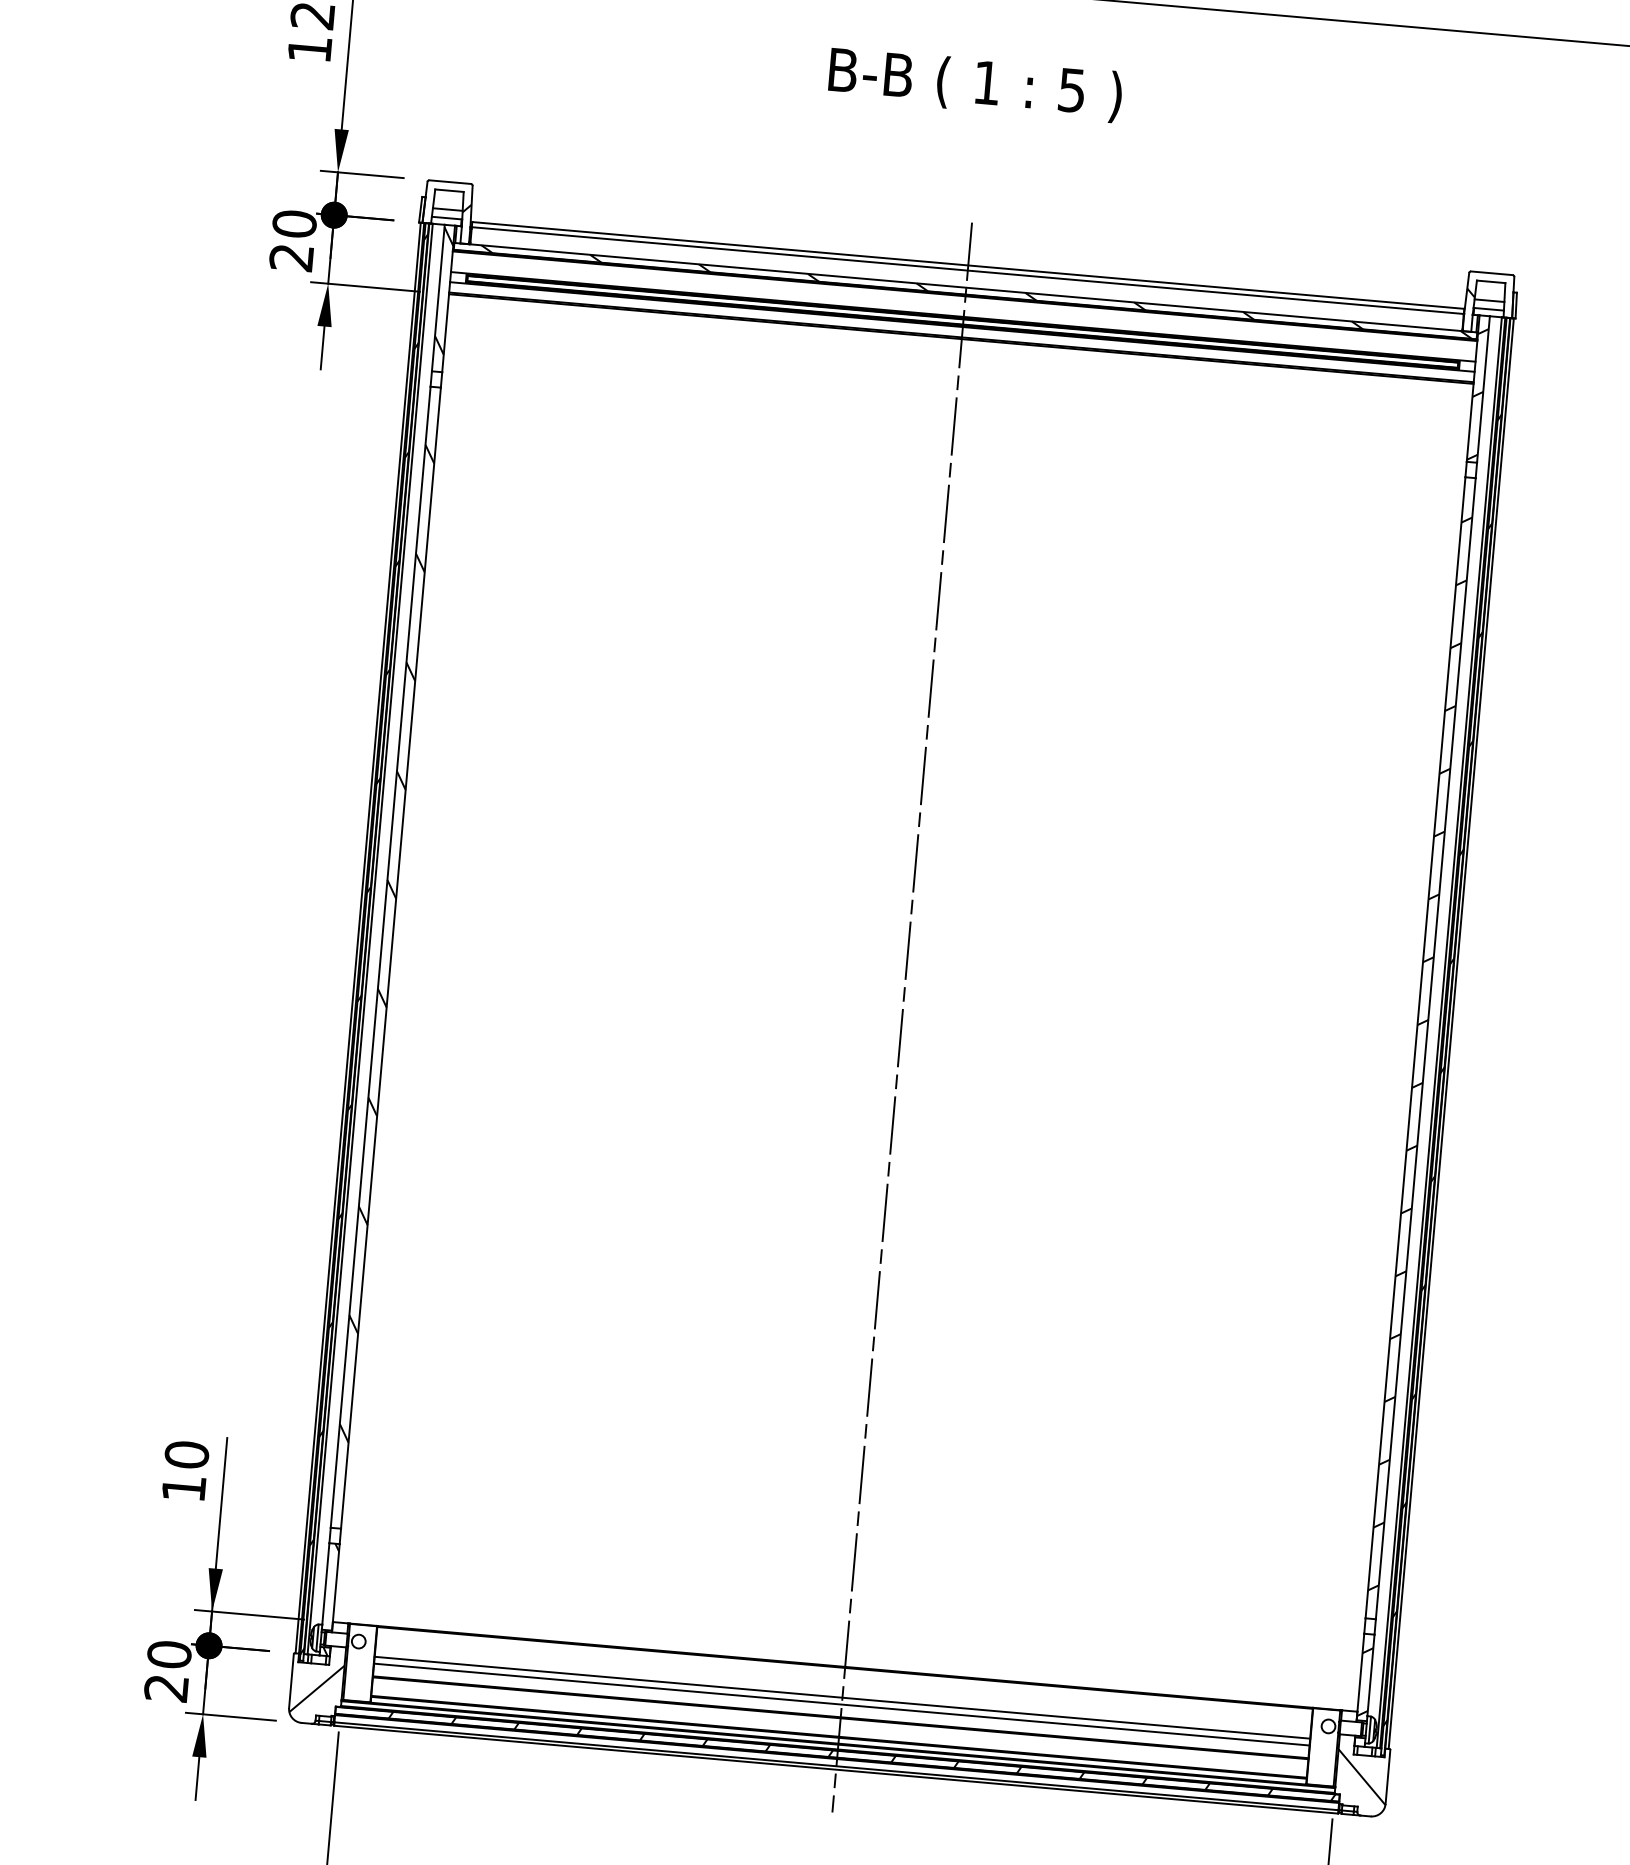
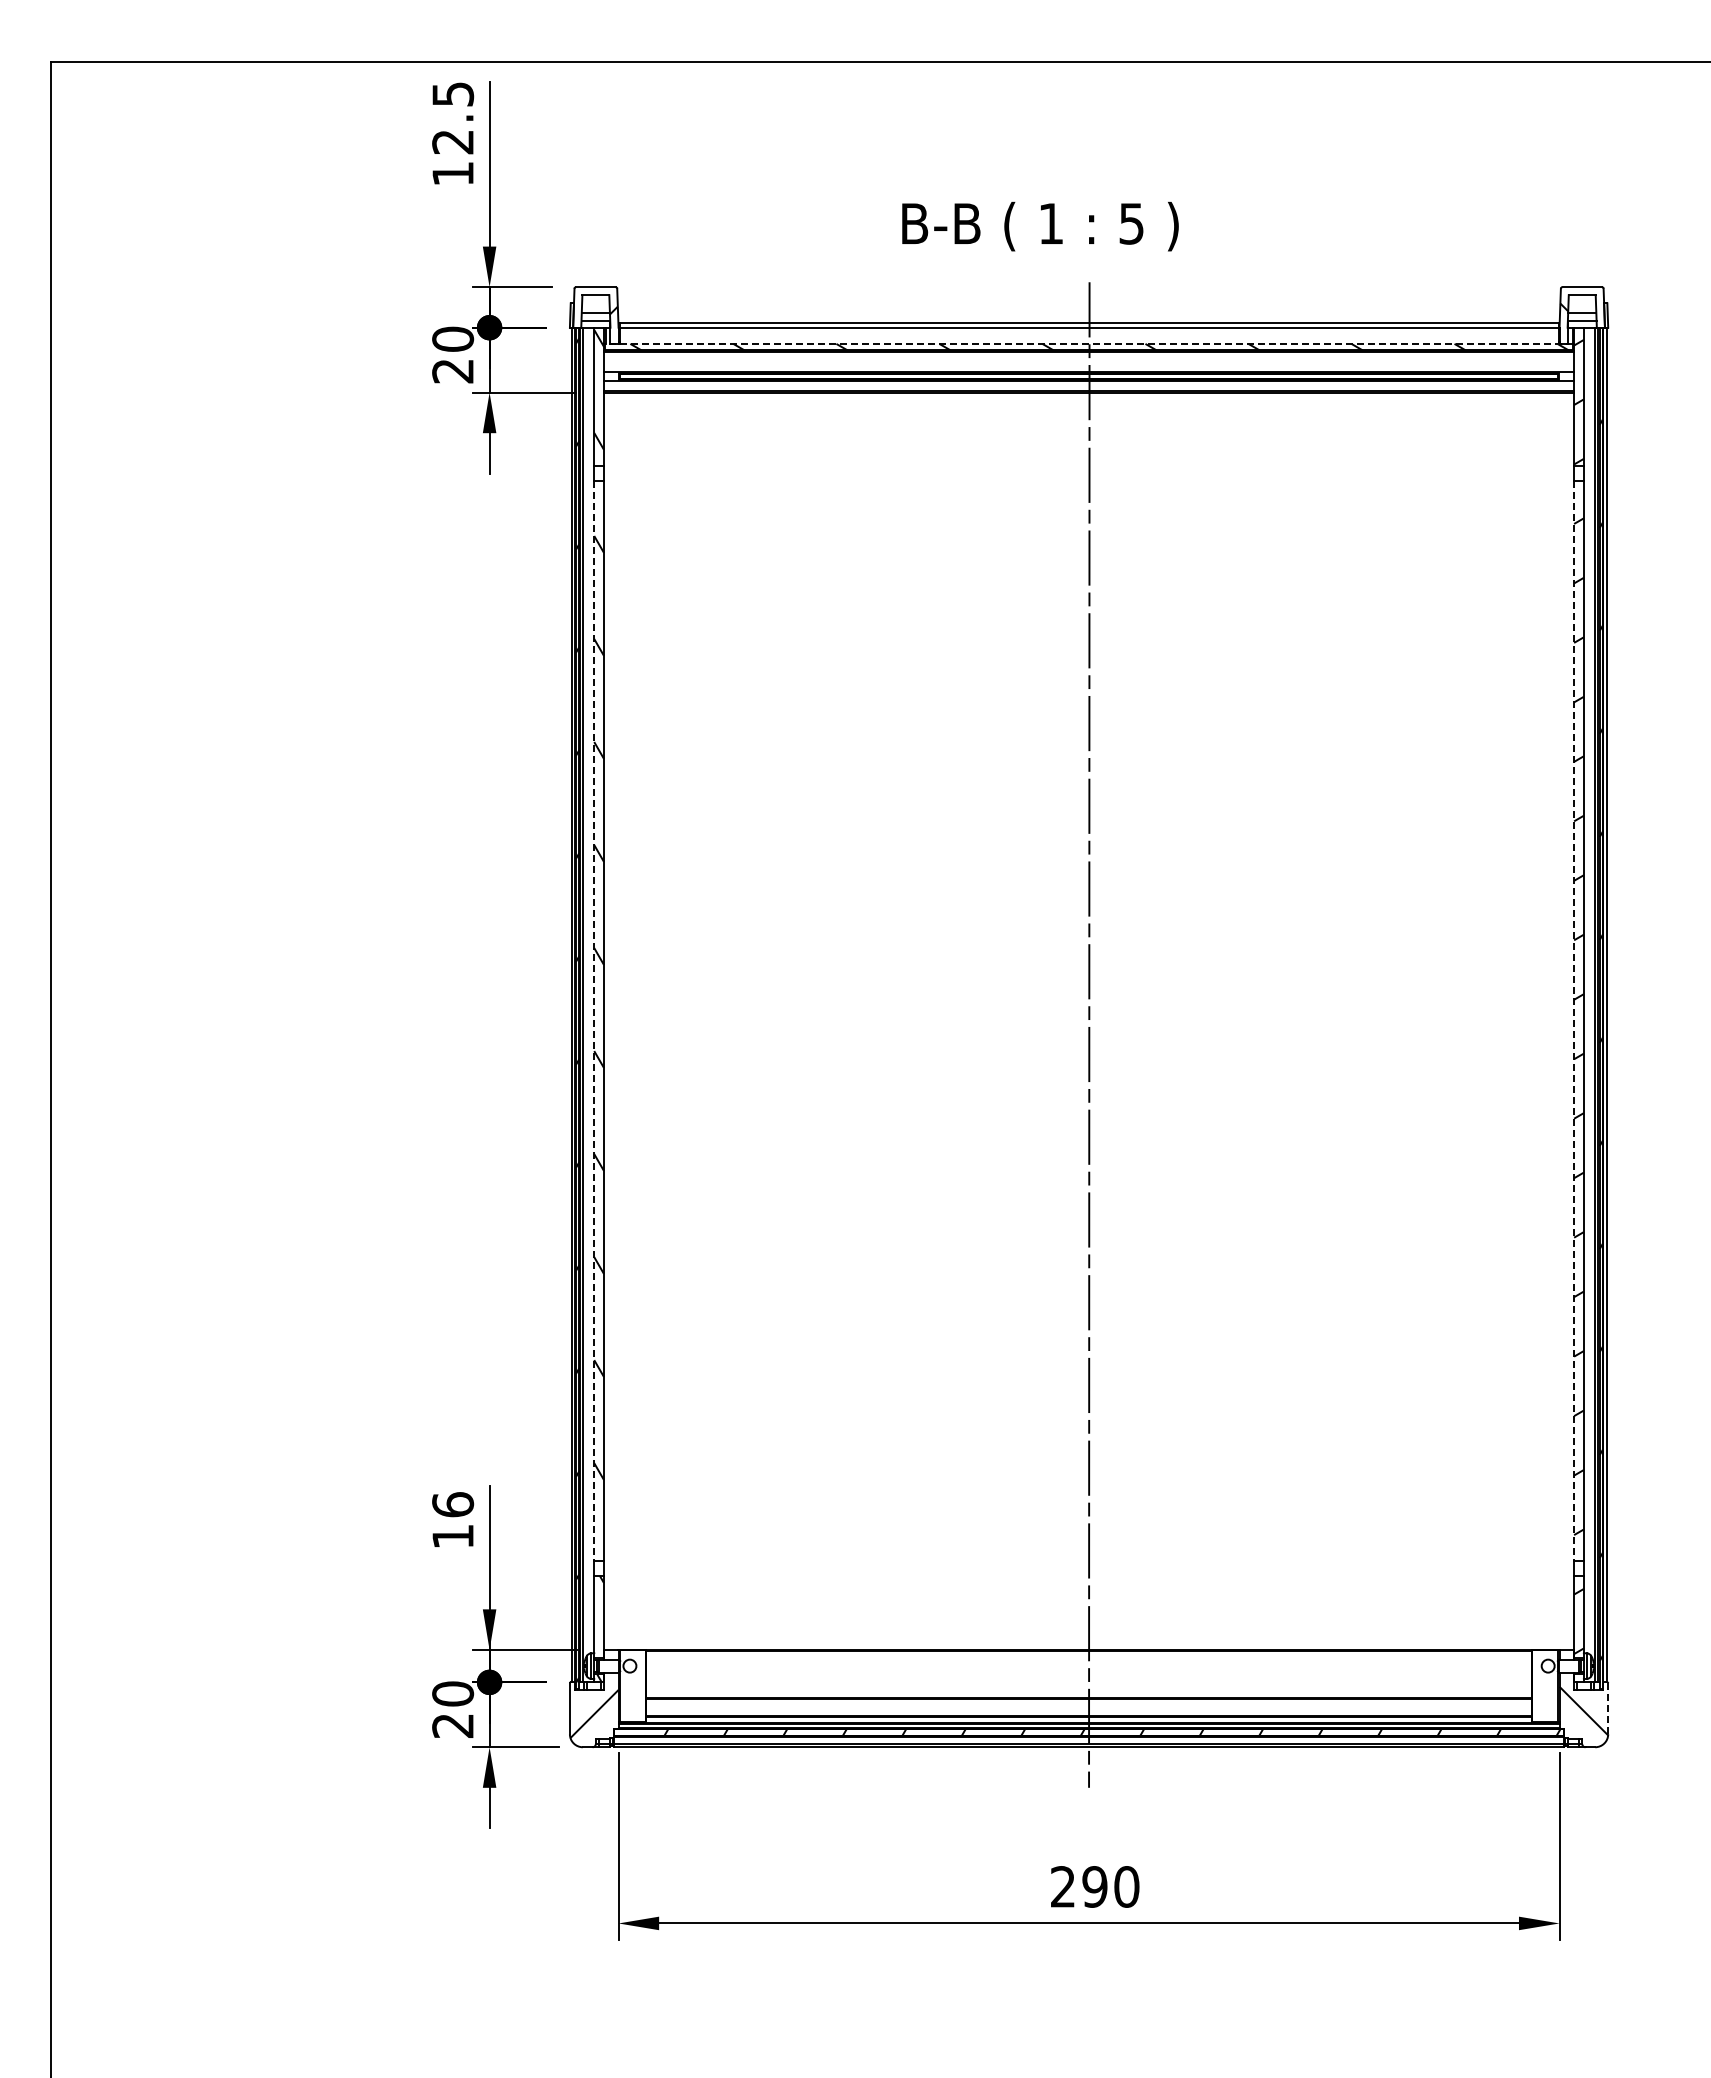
text: (975, 84) -> (1040, 226), moved
line: (965, 287) -> (1088, 343), solid -> dashed
line: (380, 957) -> (594, 1021), solid -> dashed
line: (1415, 1048) -> (1574, 1021), solid -> dashed
text: (186, 1454) -> (452, 1504), 10 -> 16
line: (841, 1698) -> (1088, 1679), removed
line: (841, 1704) -> (1088, 1685), removed
line: (1388, 1776) -> (1608, 1708), solid -> dashed

